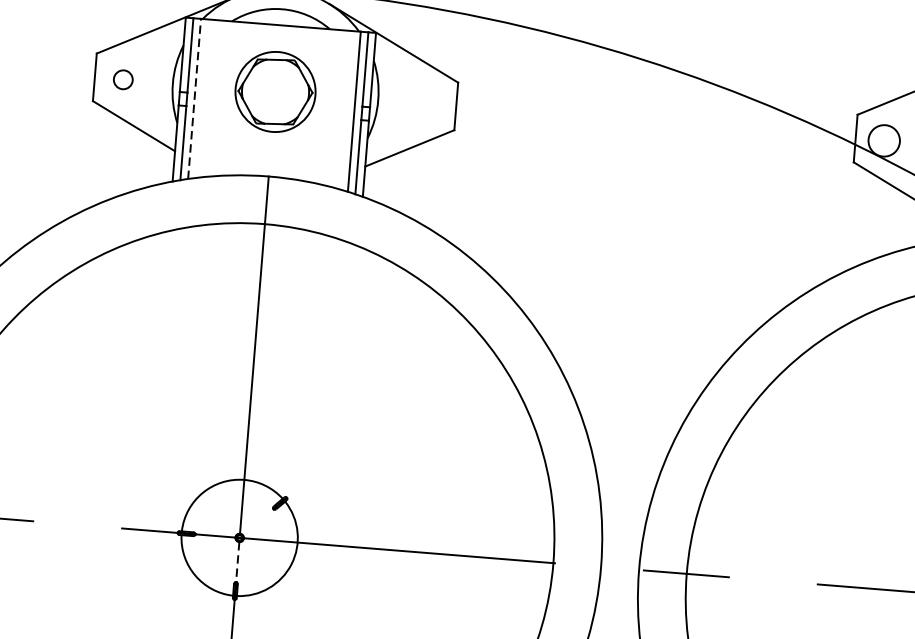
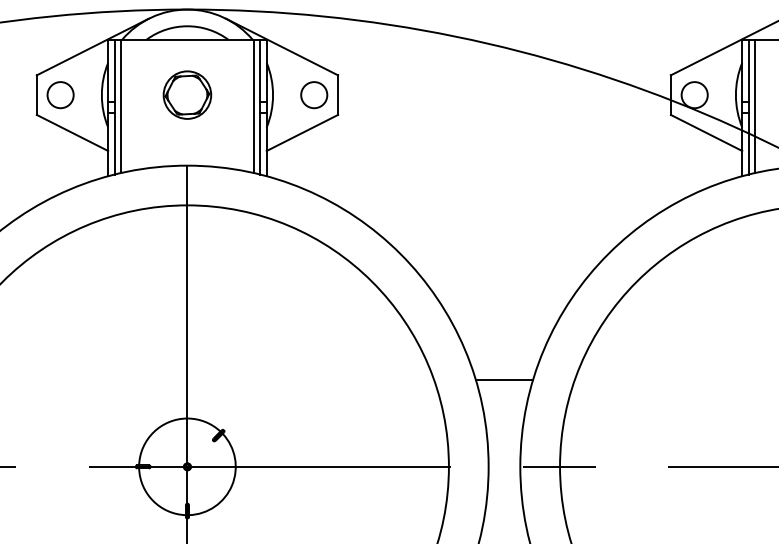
circle: (123, 80) -> (60, 95), size x1.67
part: (275, 91) -> (187, 94), size x0.71
line: (194, 99) -> (120, 106), dashed -> solid
circle: (427, 104) -> (314, 95), added
line: (628, 463) -> (504, 379), added
line: (237, 562) -> (187, 487), dashed -> solid

